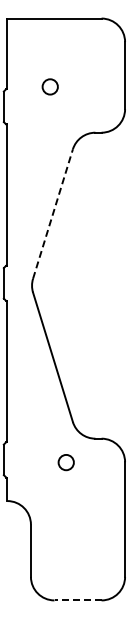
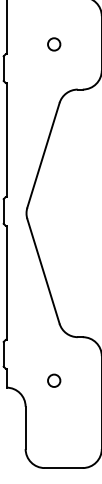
circle: (49, 86) -> (53, 44), moved
line: (53, 214) -> (43, 155), dashed -> solid
circle: (65, 462) -> (53, 380), moved
line: (78, 600) -> (64, 468), dashed -> solid

